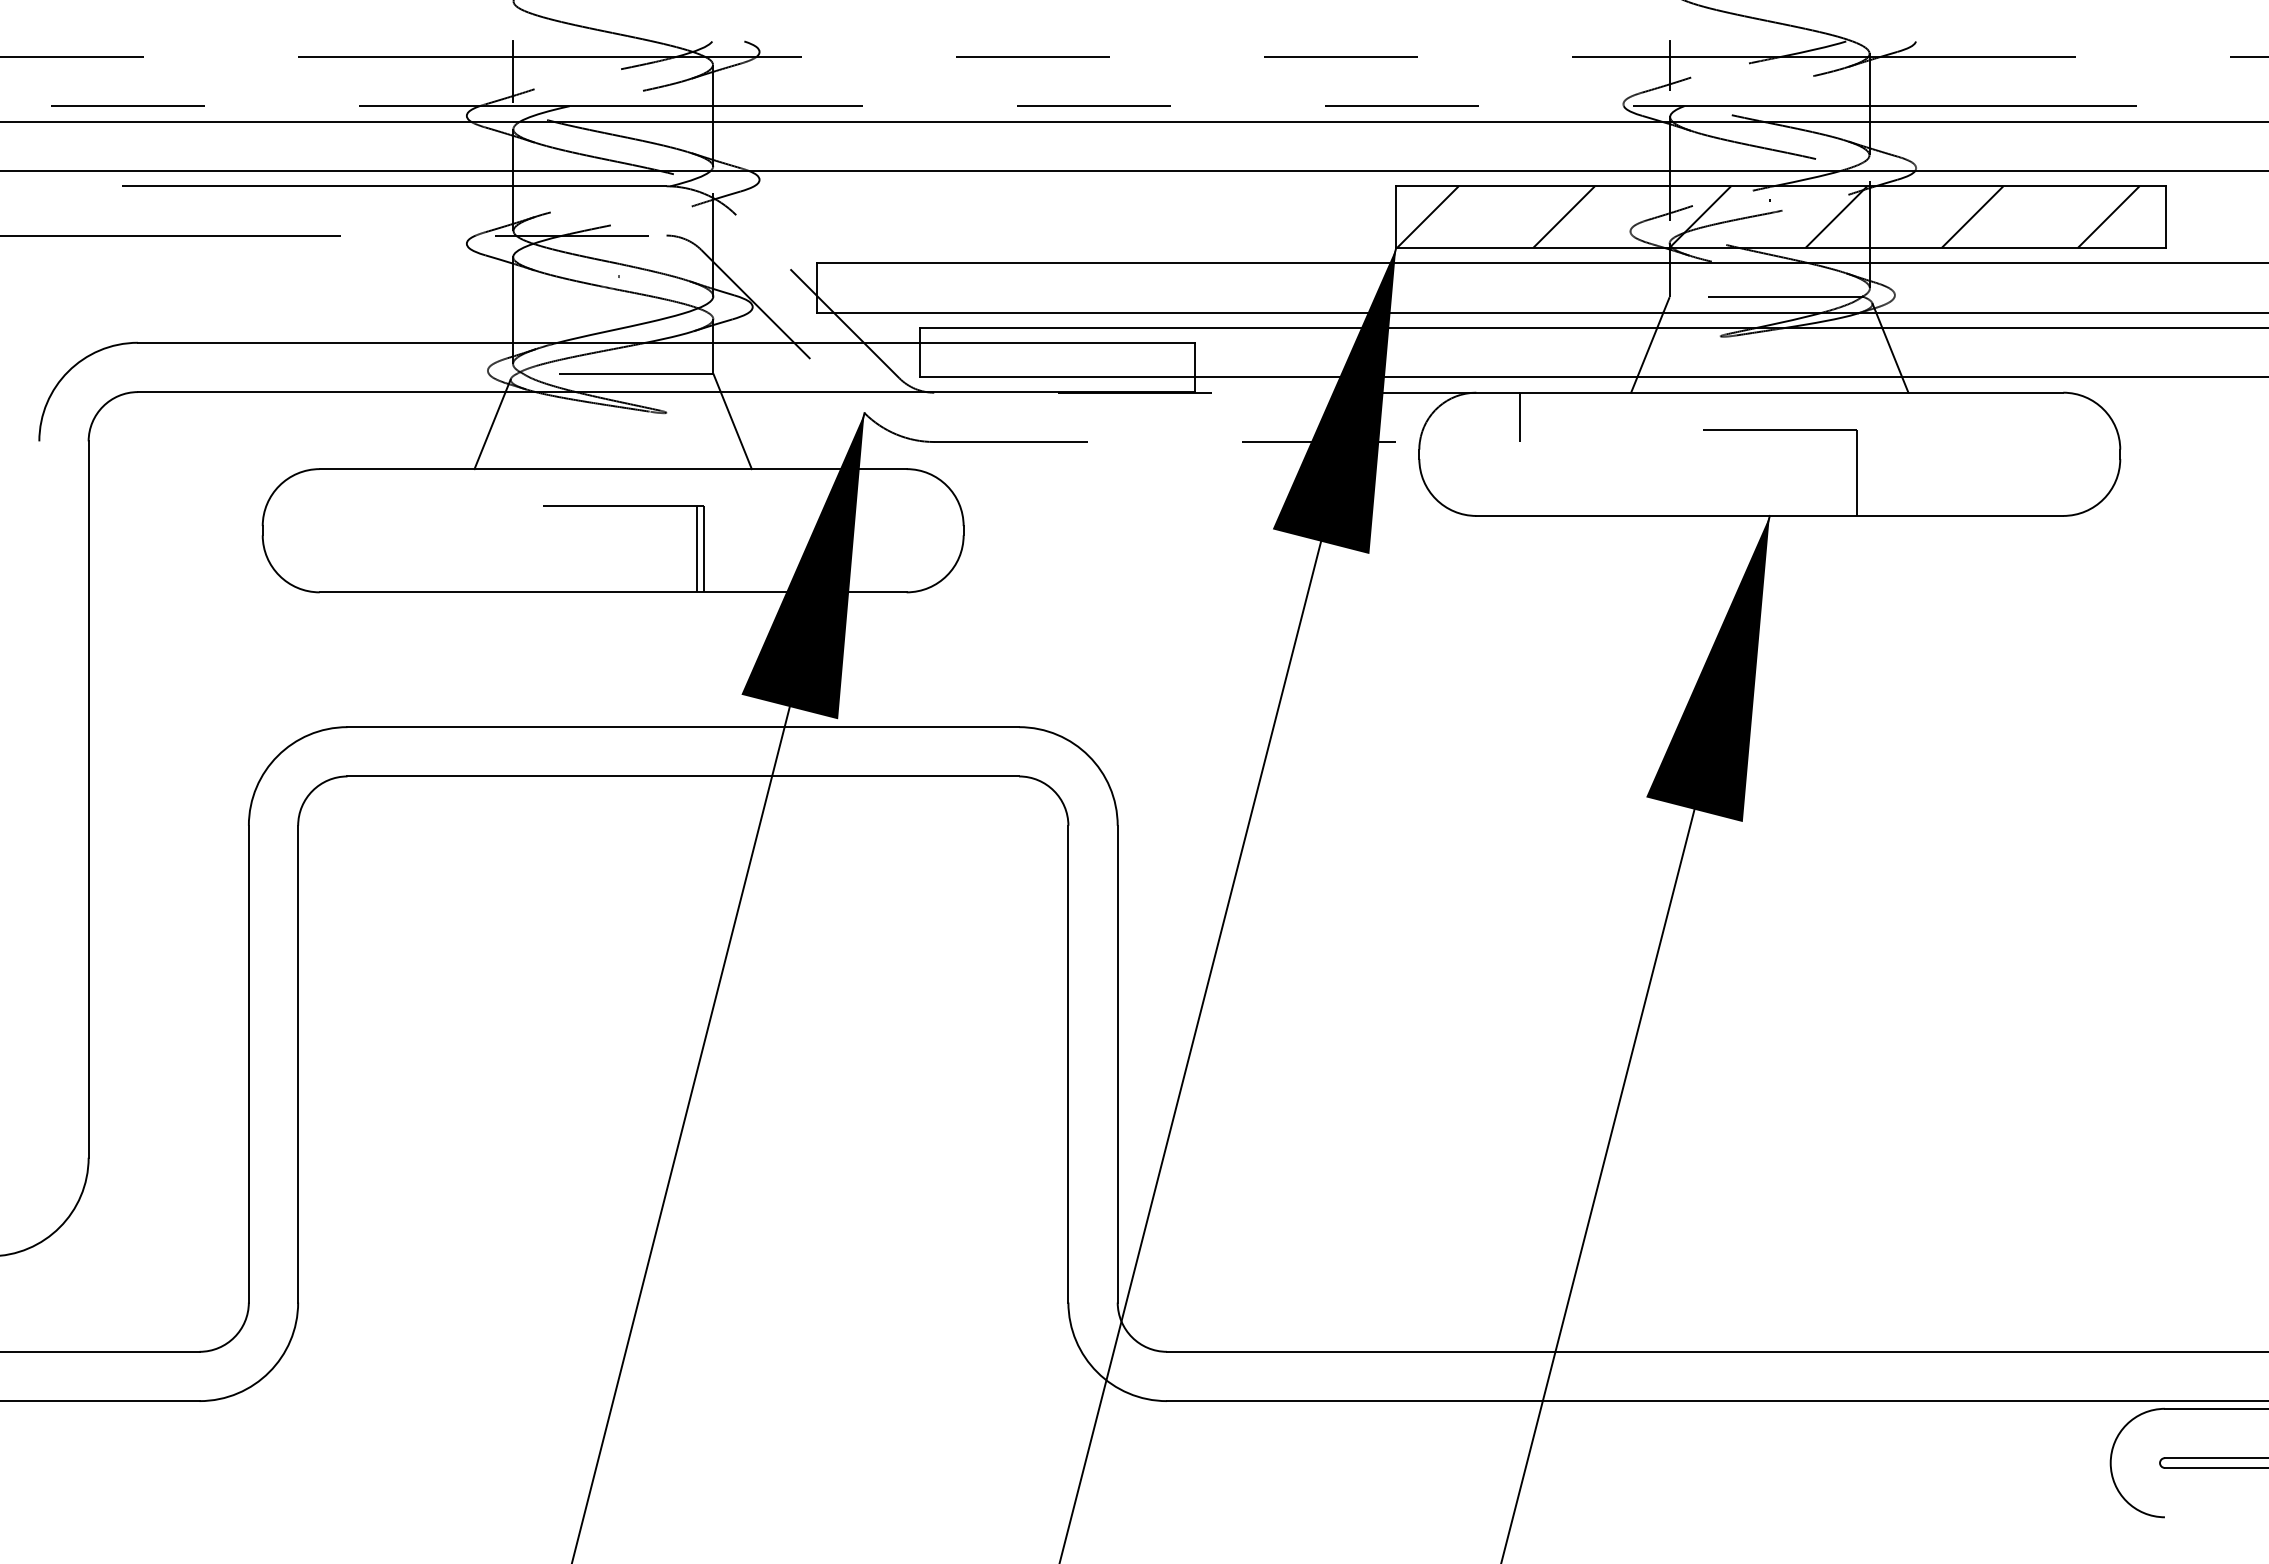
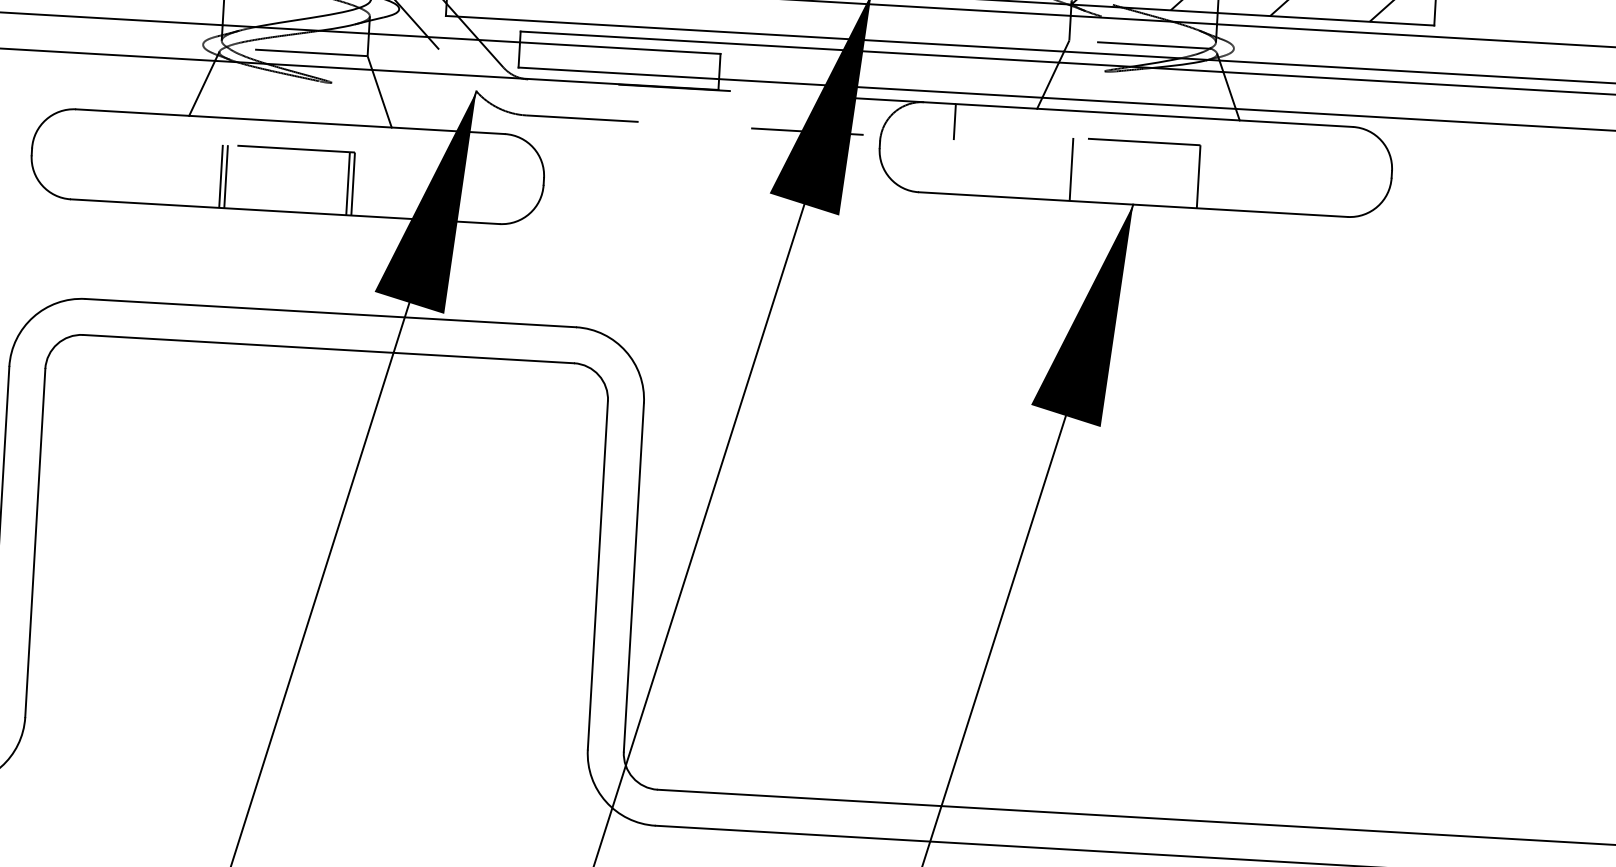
line: (1682, 472) -> (1071, 169), added
line: (522, 549) -> (220, 176), added
line: (529, 549) -> (225, 176), added

